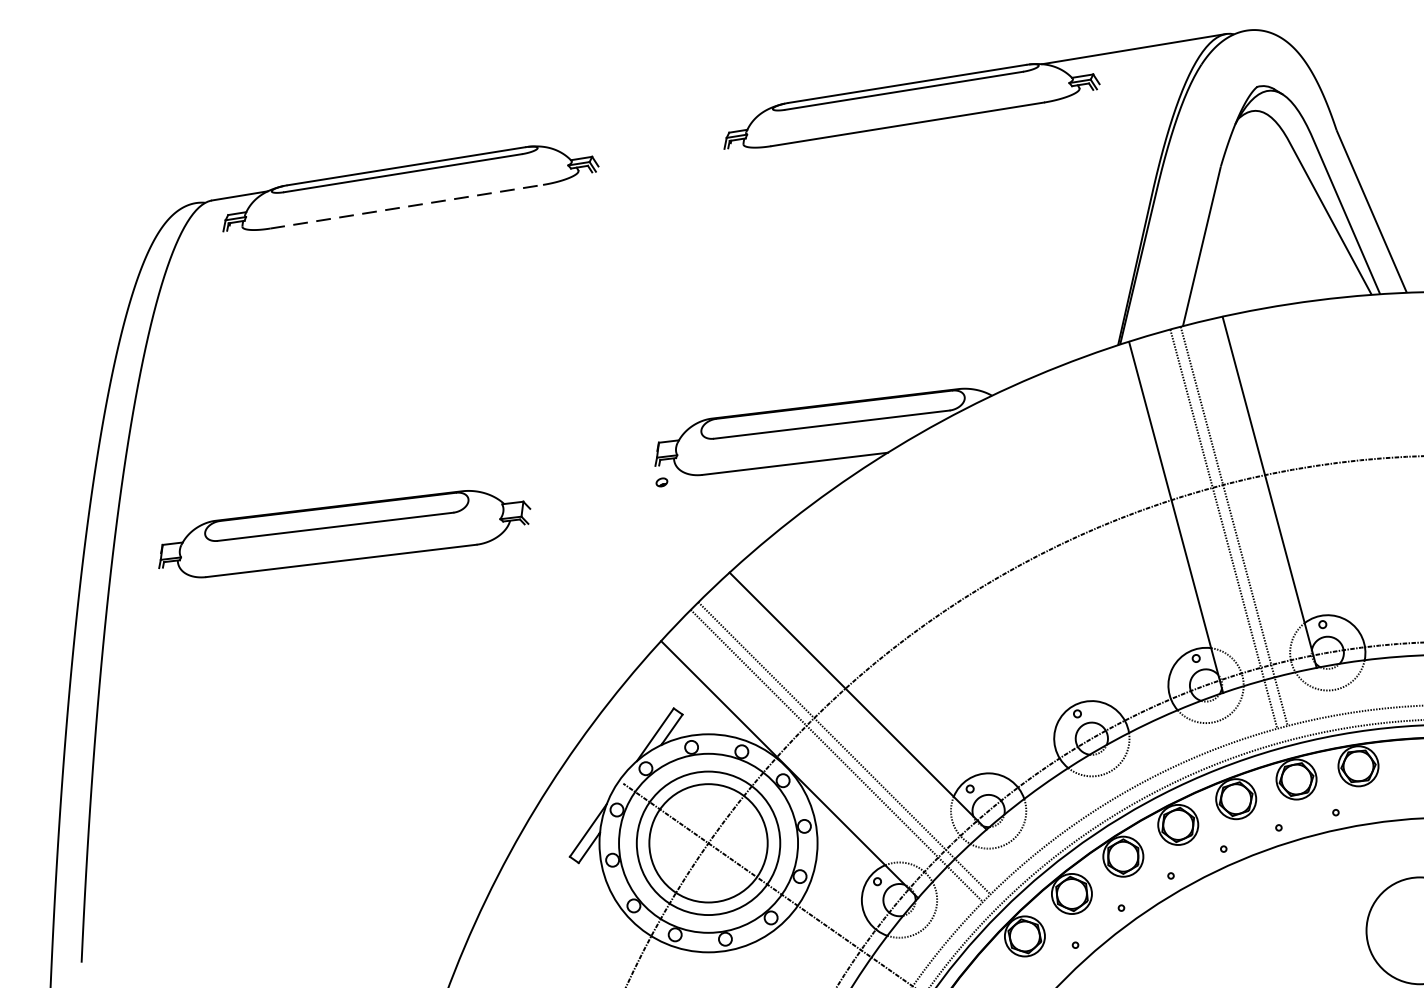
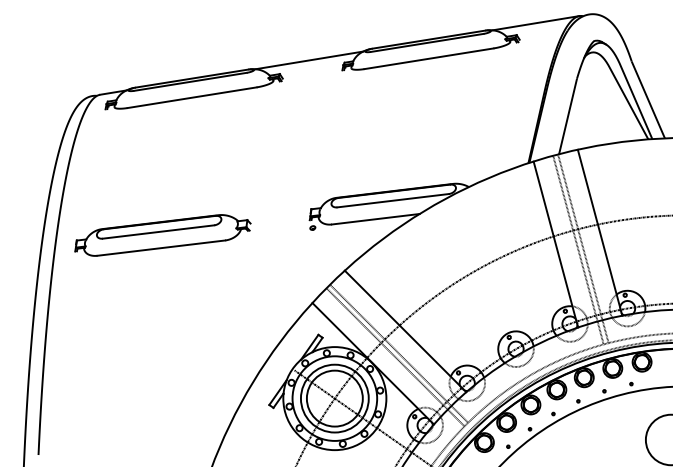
line: (654, 128) -> (309, 60), added
line: (407, 206) -> (192, 97), dashed -> solid
part: (343, 534) -> (162, 235), moved

